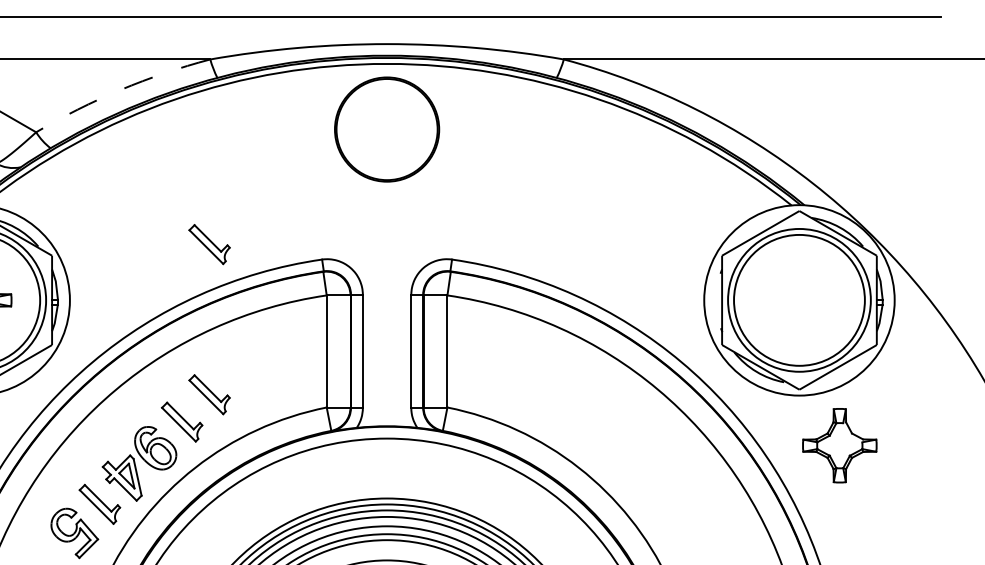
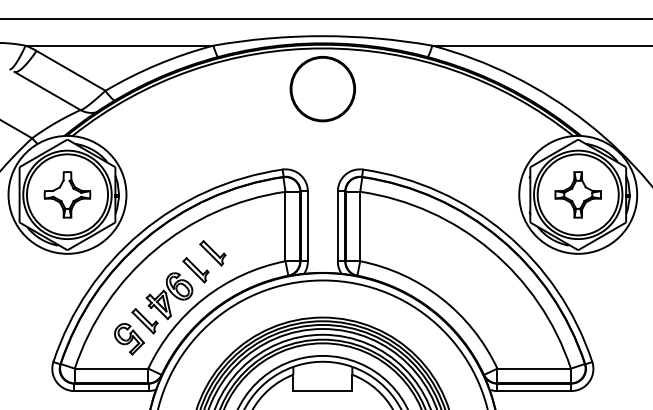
arc: (120, 89) -> (157, 64), dashed -> solid
part: (208, 244) -> (212, 160), removed
part: (838, 445) -> (577, 194), moved

